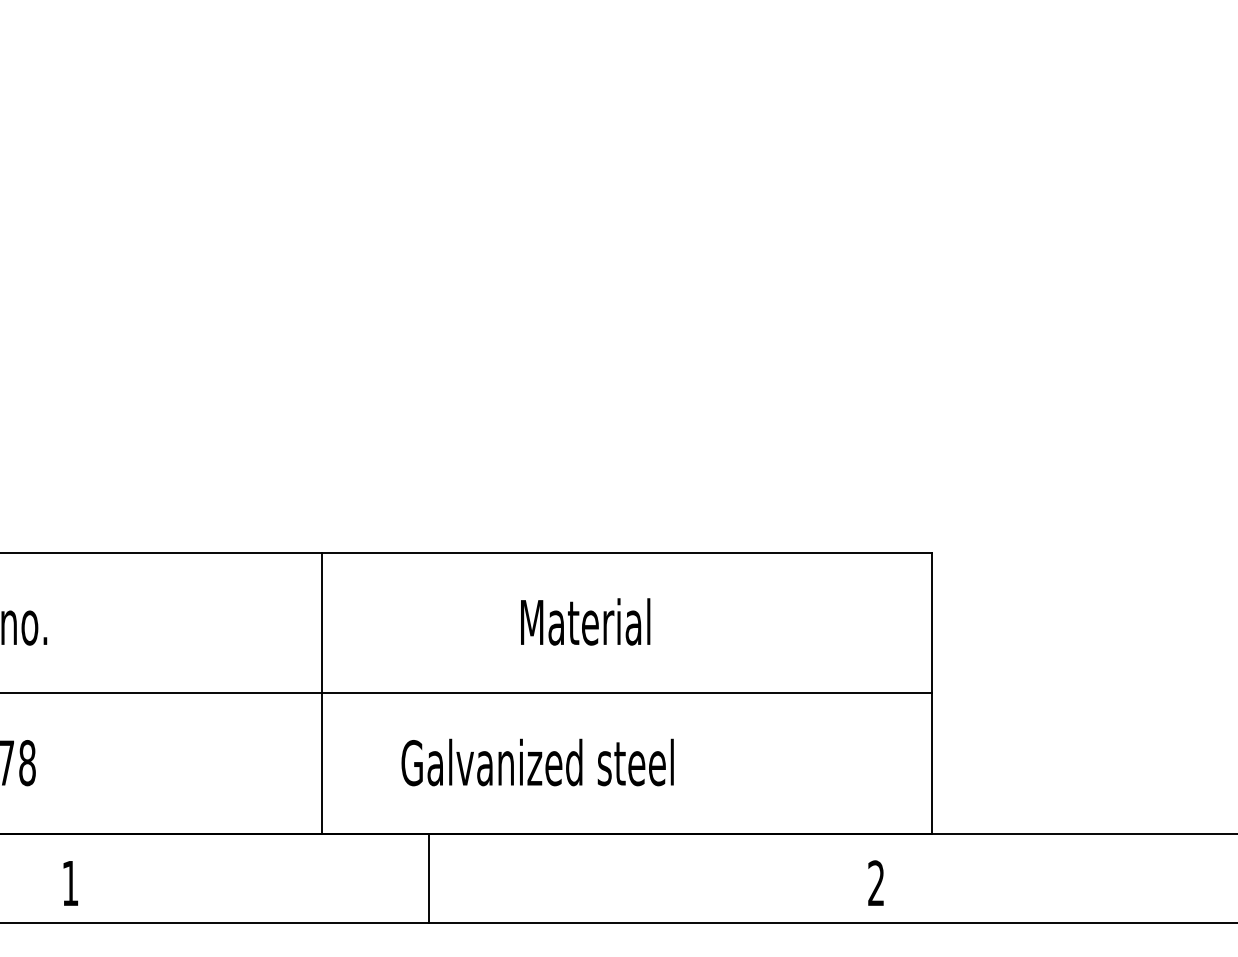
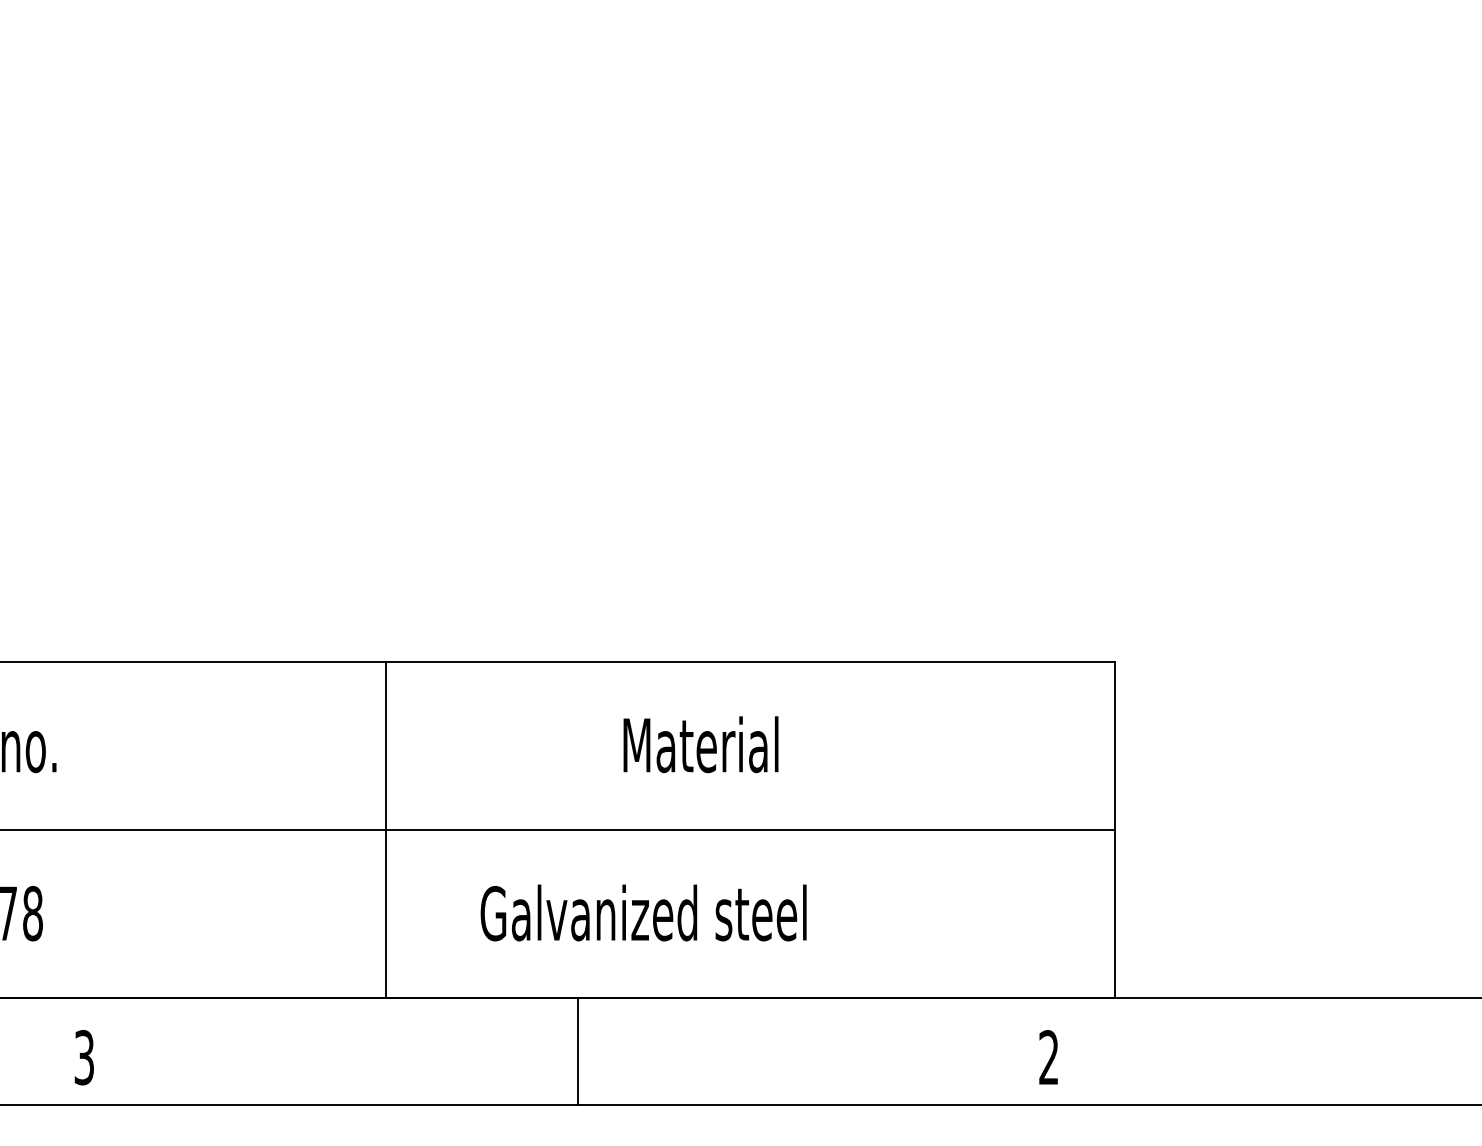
line: (429, 878) -> (578, 1051), moved
text: (70, 883) -> (84, 1057), 1 -> 3

